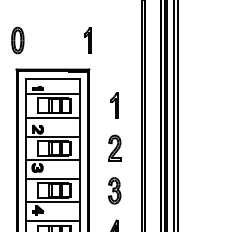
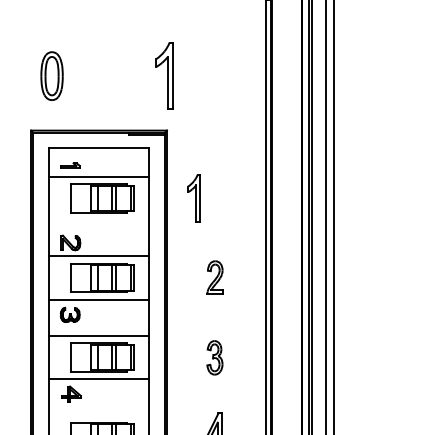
part: (17, 40) -> (51, 76), moved
part: (87, 40) -> (163, 76), size x1.4
part: (114, 105) -> (193, 197), moved
line: (52, 117) -> (98, 220), removed
part: (114, 147) -> (214, 276), size x0.7
part: (114, 190) -> (214, 357), size x0.7
line: (52, 221) -> (98, 415), removed

